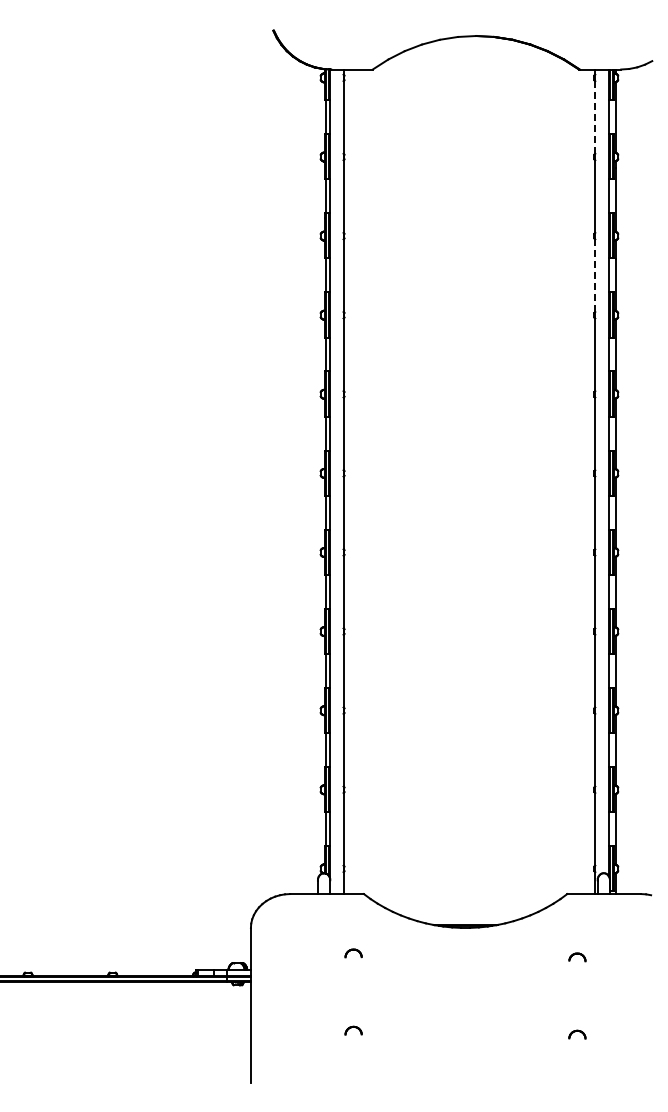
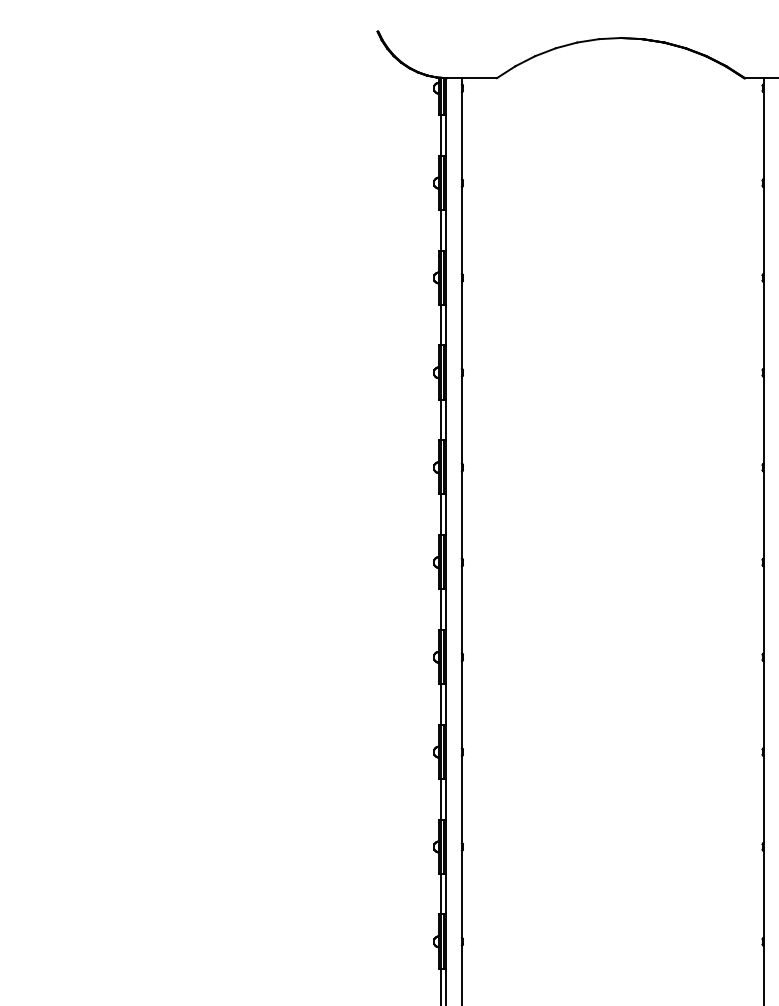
line: (595, 117) -> (763, 135), dashed -> solid
line: (595, 276) -> (763, 326), dashed -> solid

